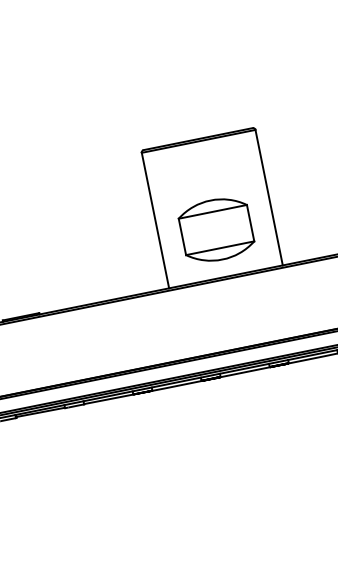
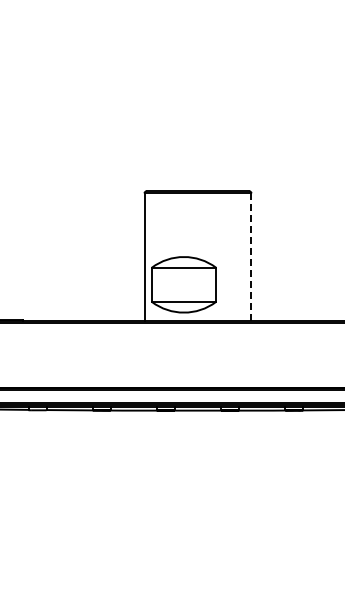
line: (269, 198) -> (251, 257), solid -> dashed
part: (215, 229) -> (183, 284), moved

